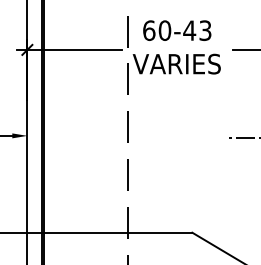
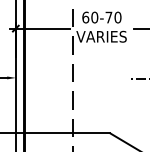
text: (197, 30) -> (113, 17), 60-43 -> 60-70

